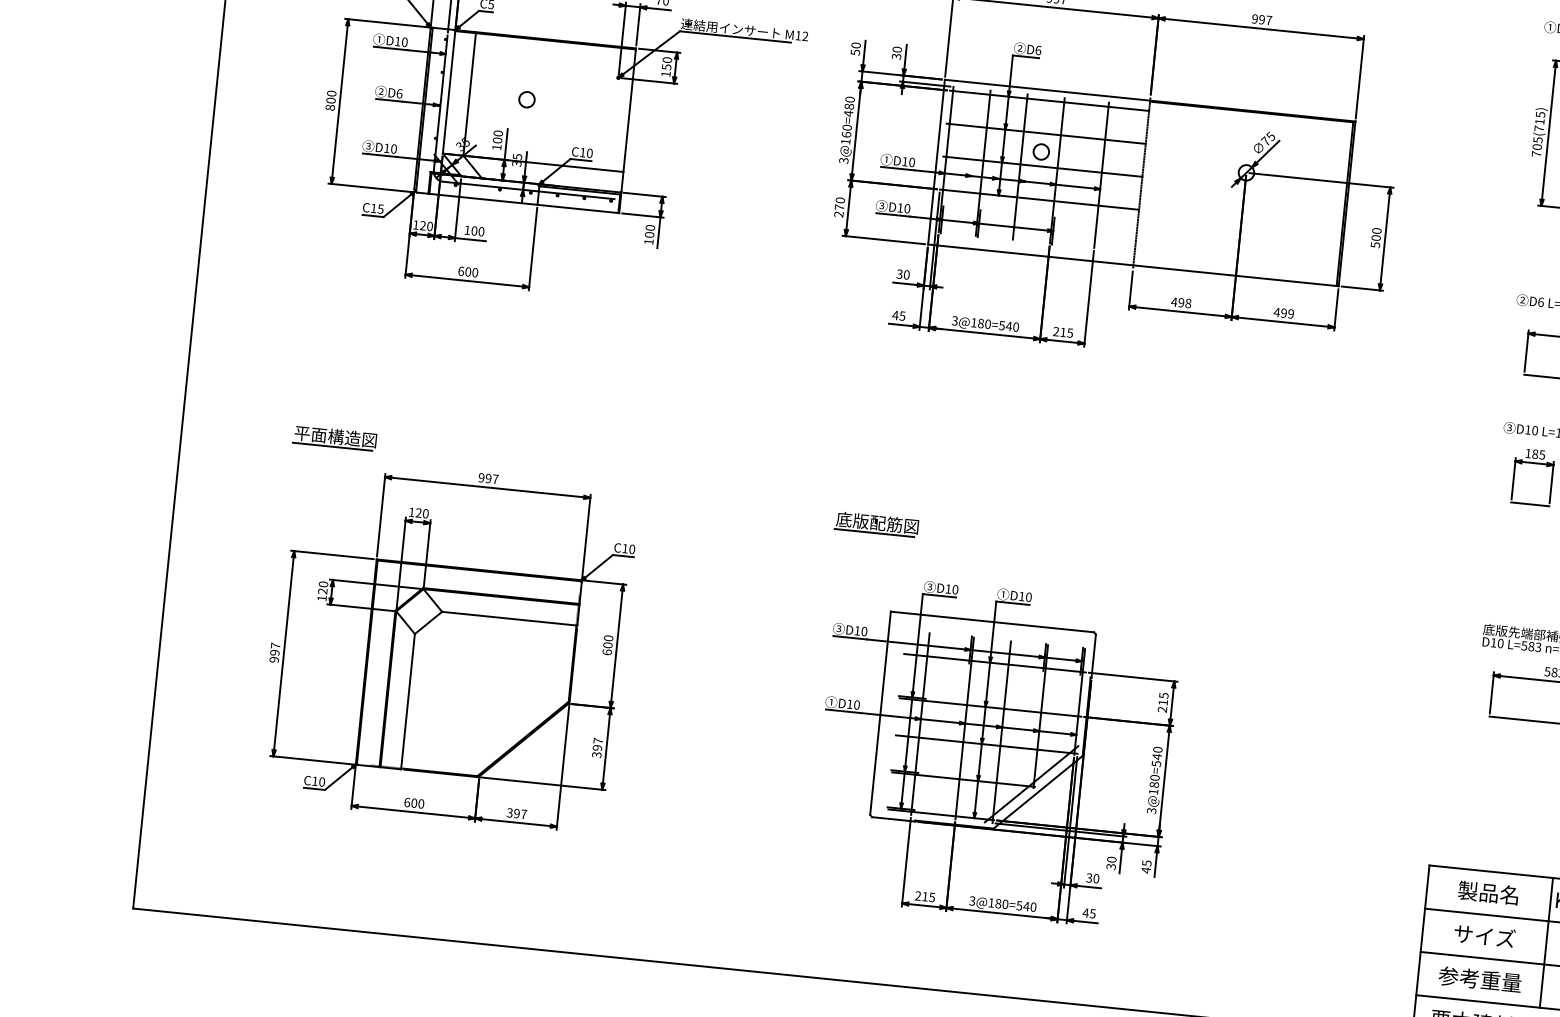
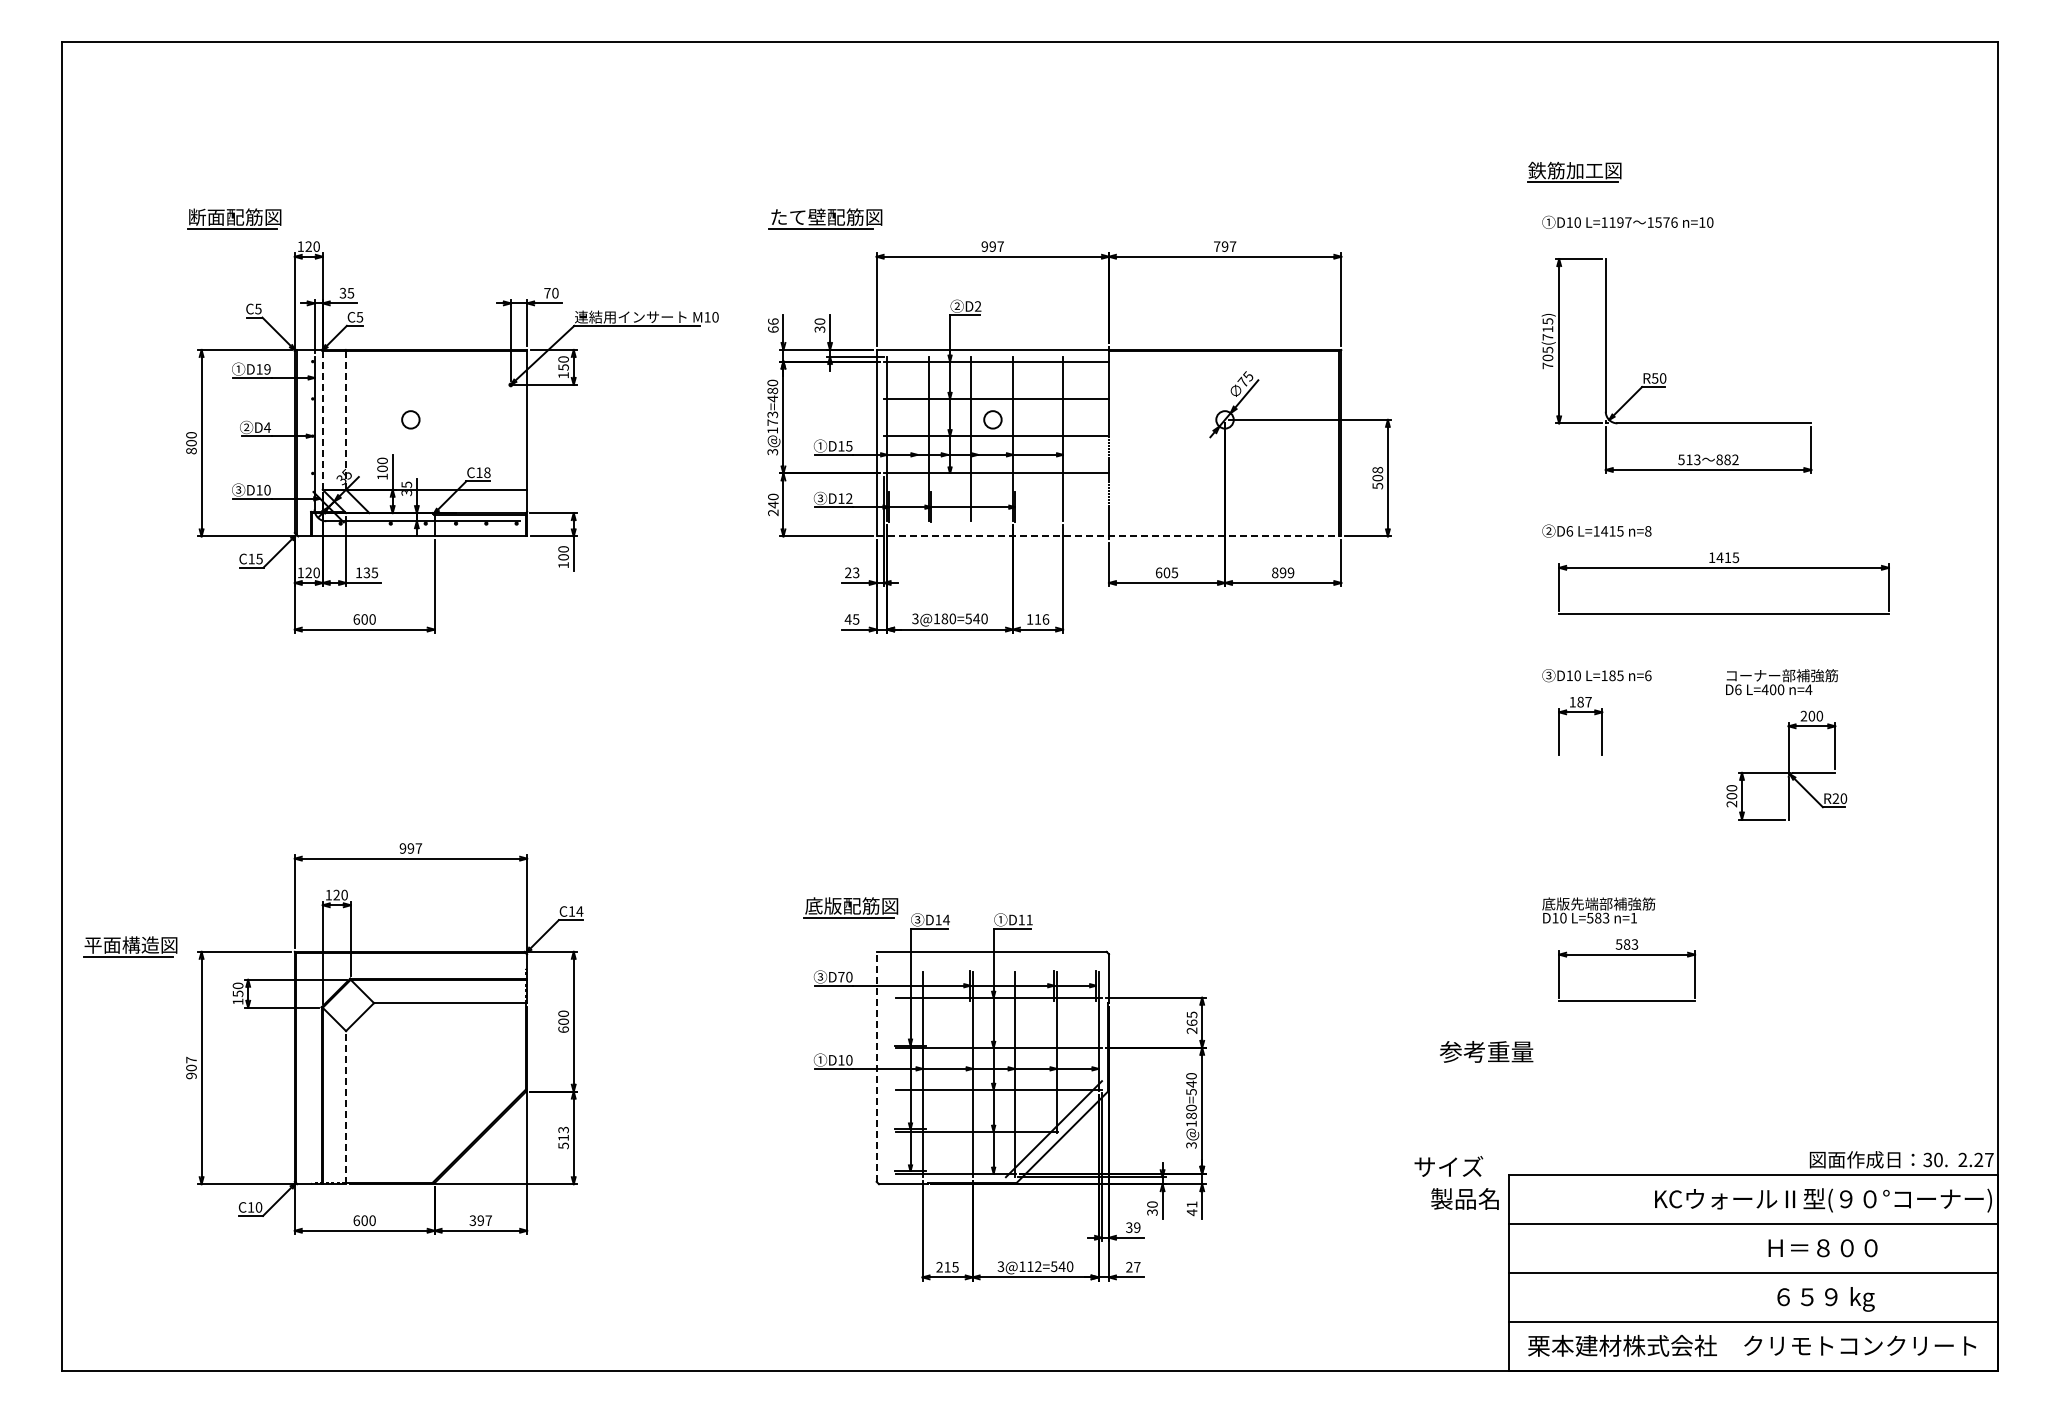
text: (1254, 18) -> (1216, 246), 997 -> 797
text: (805, 36) -> (715, 317), M12 -> M10
text: (404, 42) -> (267, 369), D10 -> D19
text: (855, 48) -> (773, 325), 50 -> 66
text: (1037, 50) -> (977, 306), D6 -> D2
line: (448, 92) -> (322, 420), solid -> dashed
text: (398, 93) -> (266, 427), D6 -> D4
line: (470, 93) -> (346, 419), solid -> dashed
text: (846, 131) -> (772, 418), 3@160=480 -> 3@173=480
text: (589, 153) -> (487, 472), C10 -> C18
text: (912, 161) -> (849, 445), D10 -> D15
text: (839, 207) -> (773, 504), 270 -> 240
text: (907, 208) -> (849, 498), D10 -> D12
text: (477, 231) -> (370, 572), 100 -> 135
text: (1376, 231) -> (1377, 470), 500 -> 508
line: (1133, 265) -> (1109, 536), solid -> dashed
text: (903, 274) -> (852, 572), 30 -> 23
text: (1181, 302) -> (1166, 572), 498 -> 605
text: (1276, 312) -> (1274, 572), 499 -> 899
text: (1062, 332) -> (1037, 619), 215 -> 116
part: (335, 437) -> (130, 946), moved
text: (1542, 455) -> (1588, 702), 185 -> 187
line: (1530, 503) -> (1580, 758), removed
part: (876, 524) -> (850, 907), moved
text: (631, 549) -> (579, 911), C10 -> C14
text: (955, 589) -> (946, 919), D10 -> D14
text: (322, 591) -> (237, 993), 120 -> 150
text: (1028, 596) -> (1029, 919), D10 -> D11
text: (857, 631) -> (841, 977), D10 -> D70
text: (275, 652) -> (191, 1067), 997 -> 907
line: (408, 701) -> (346, 1107), solid -> dashed
text: (1162, 702) -> (1191, 1022), 215 -> 265
line: (880, 712) -> (876, 1066), solid -> dashed
text: (597, 747) -> (563, 1137), 397 -> 513
text: (1146, 863) -> (1191, 1204), 45 -> 41
text: (1096, 878) -> (1137, 1227), 30 -> 39
text: (1488, 892) -> (1464, 1198), moved
text: (1002, 903) -> (1034, 1266), 3@180=540 -> 3@112=540
text: (1088, 912) -> (1132, 1266), 45 -> 27
text: (1484, 935) -> (1448, 1166), moved
line: (1546, 942) -> (1648, 1247), removed
text: (1480, 979) -> (1486, 1051), moved

